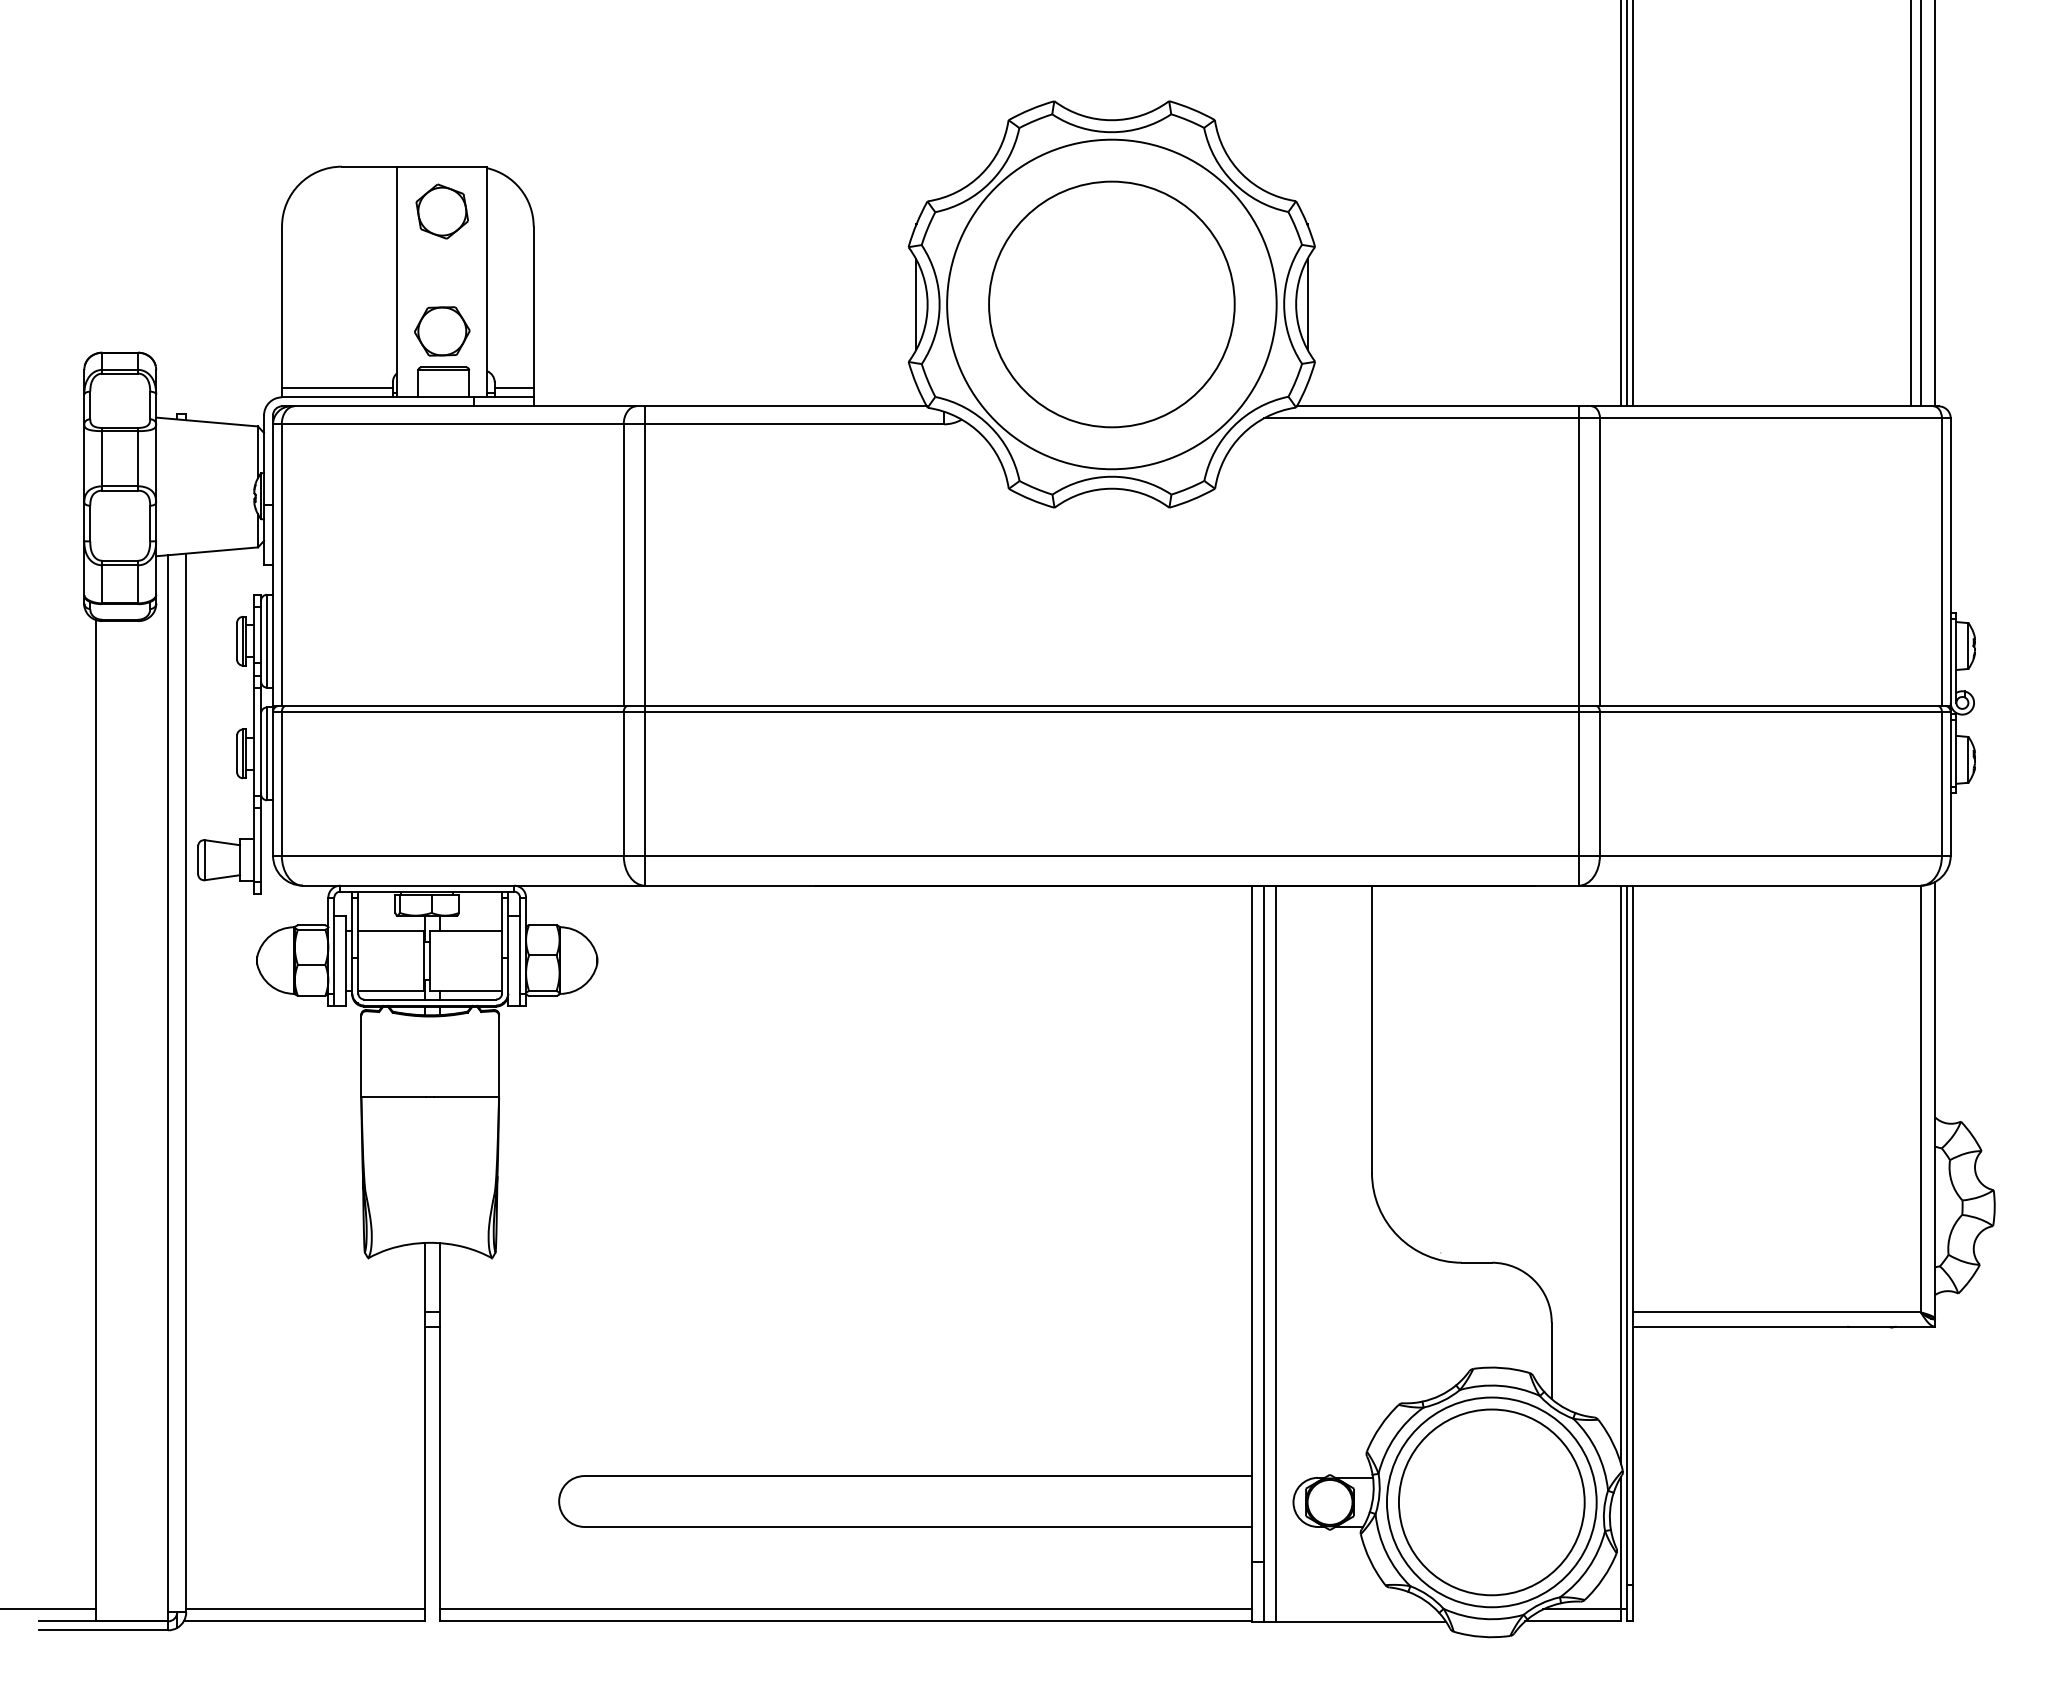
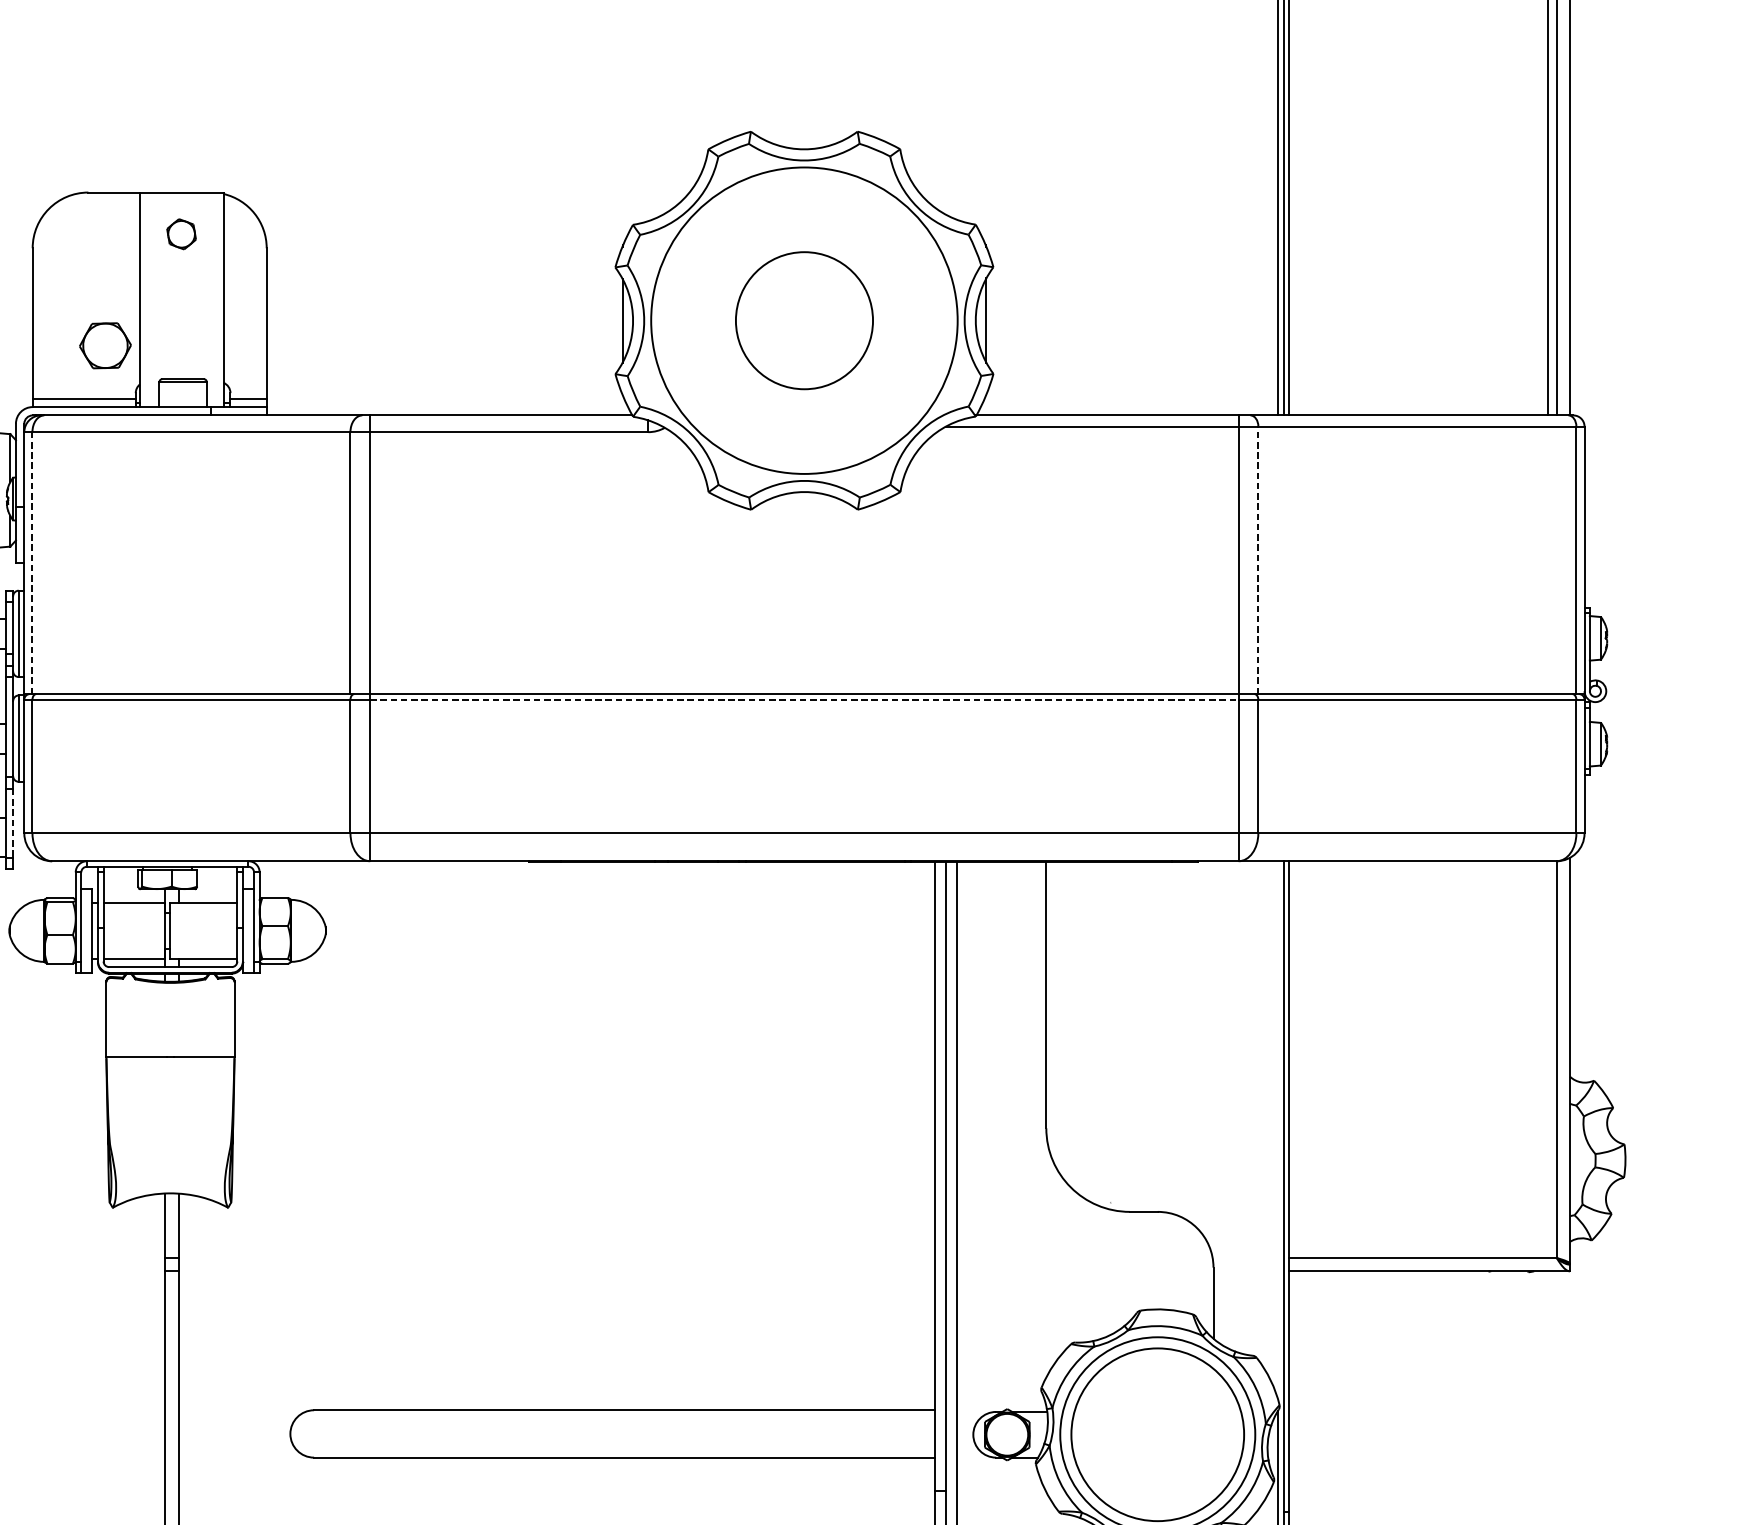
part: (441, 211) -> (180, 234), size x0.6
circle: (1111, 304) -> (804, 320), size x0.6
part: (442, 331) -> (105, 345), moved
line: (1599, 562) -> (1257, 560), solid -> dashed
line: (281, 565) -> (32, 563), solid -> dashed
line: (1111, 711) -> (804, 699), solid -> dashed
line: (261, 844) -> (13, 822), solid -> dashed
line: (1621, 1174) -> (1278, 1129), removed

